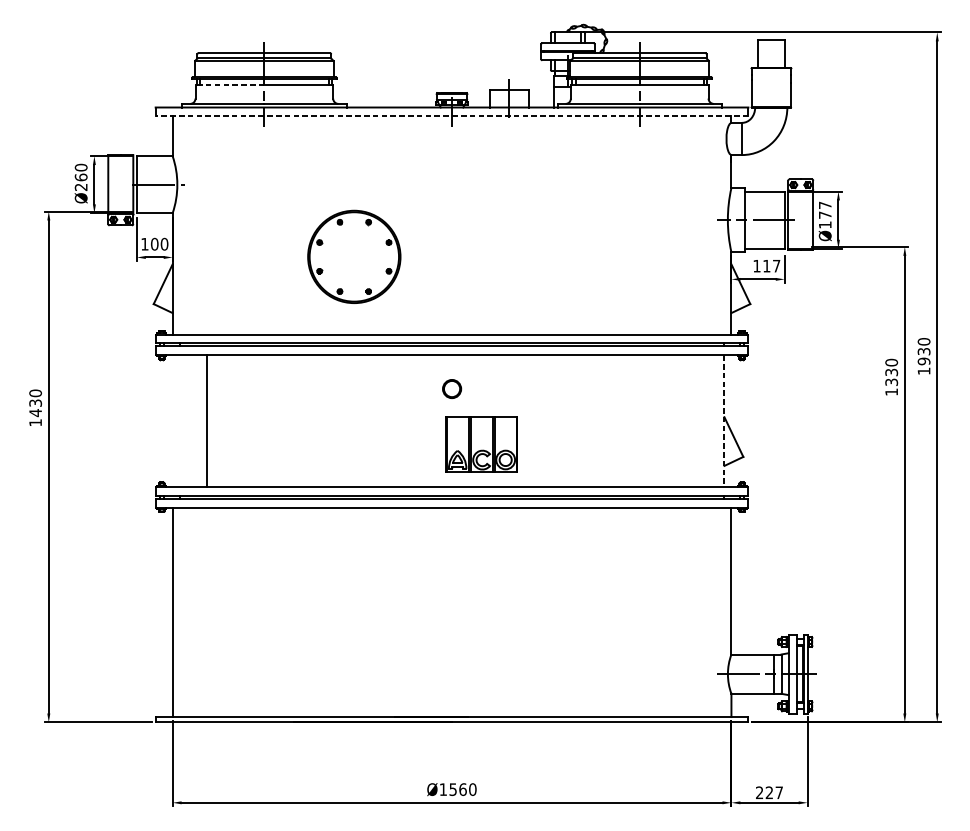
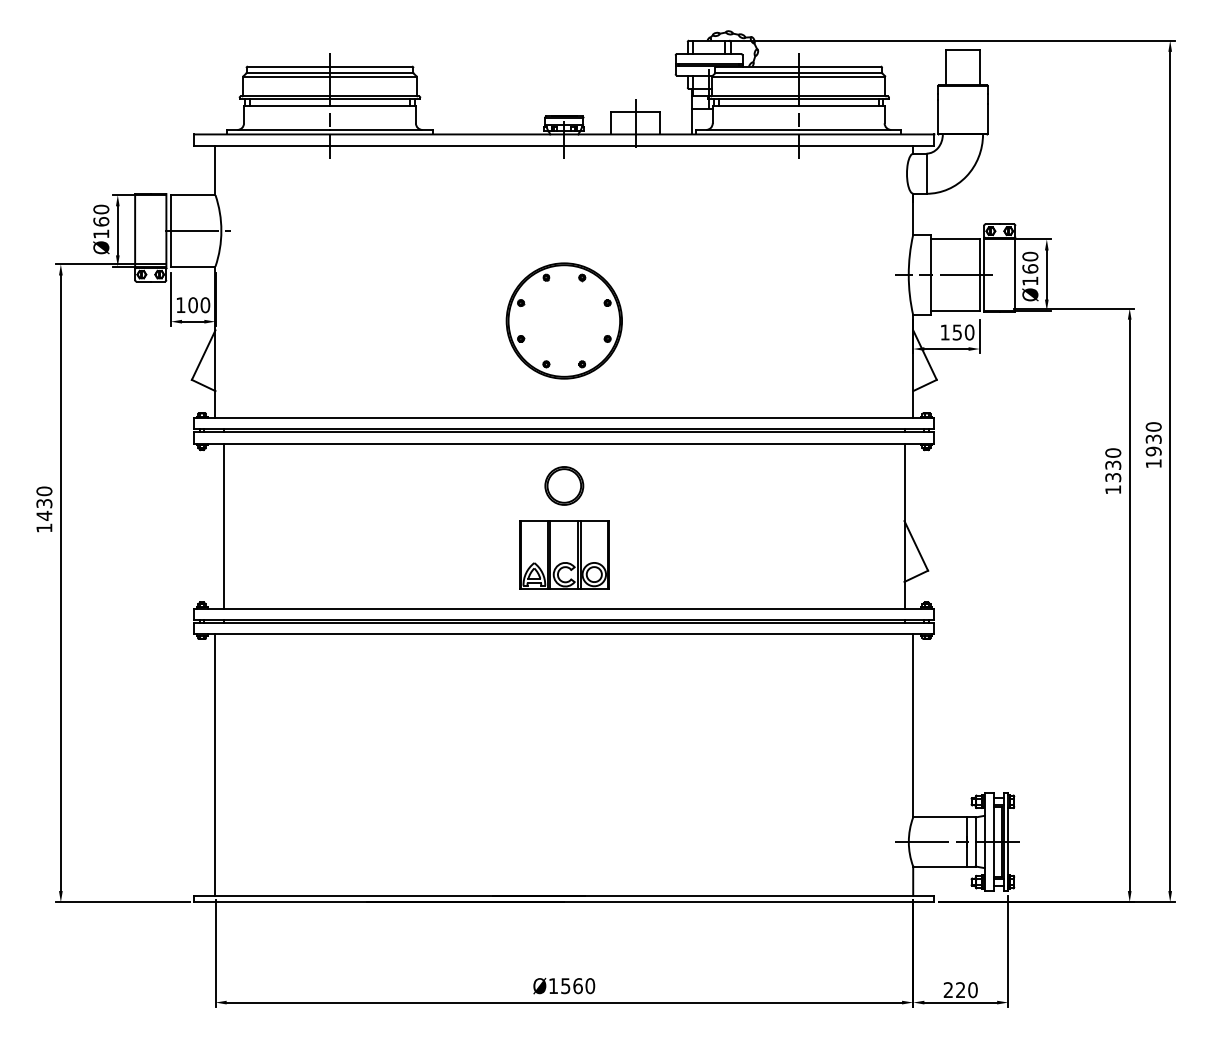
line: (230, 84) -> (287, 105), dashed -> solid
line: (451, 116) -> (563, 145), dashed -> solid
text: (81, 186) -> (101, 233), Ø260 -> Ø160
text: (825, 210) -> (1030, 262), Ø177 -> Ø160
part: (353, 256) -> (563, 320), moved
text: (771, 266) -> (963, 332), 117 -> 150
part: (452, 388) -> (564, 485), size x1.67
line: (207, 420) -> (224, 525), moved
line: (724, 421) -> (904, 526), dashed -> solid
part: (481, 443) -> (564, 554), moved
text: (778, 793) -> (972, 990), 227 -> 220

